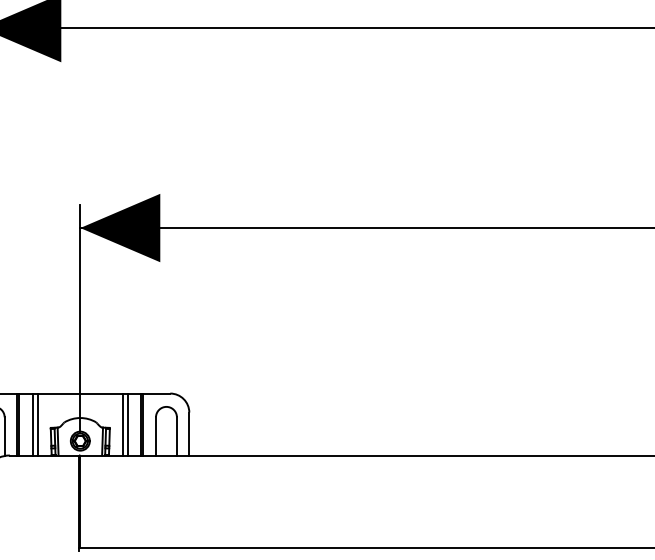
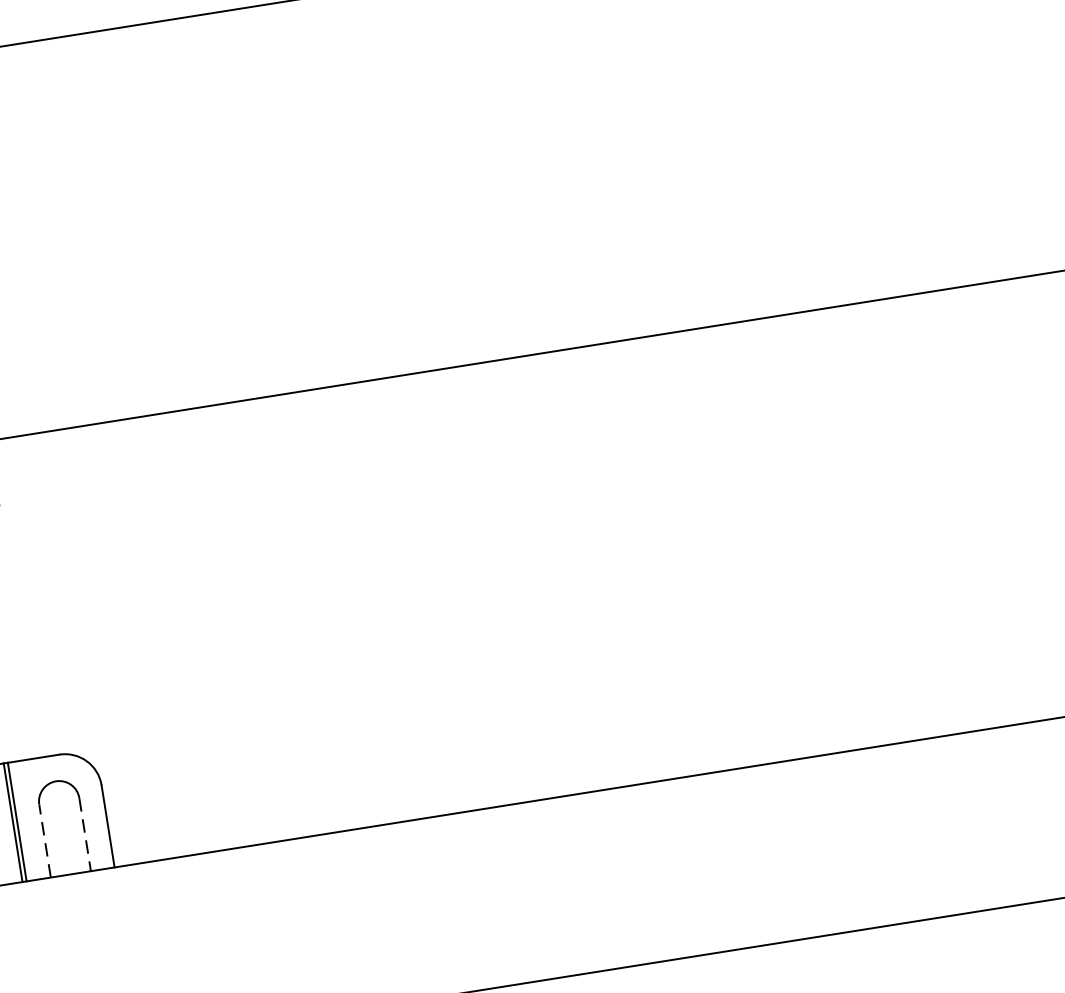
line: (156, 435) -> (45, 839), solid -> dashed
line: (176, 436) -> (84, 834), solid -> dashed

